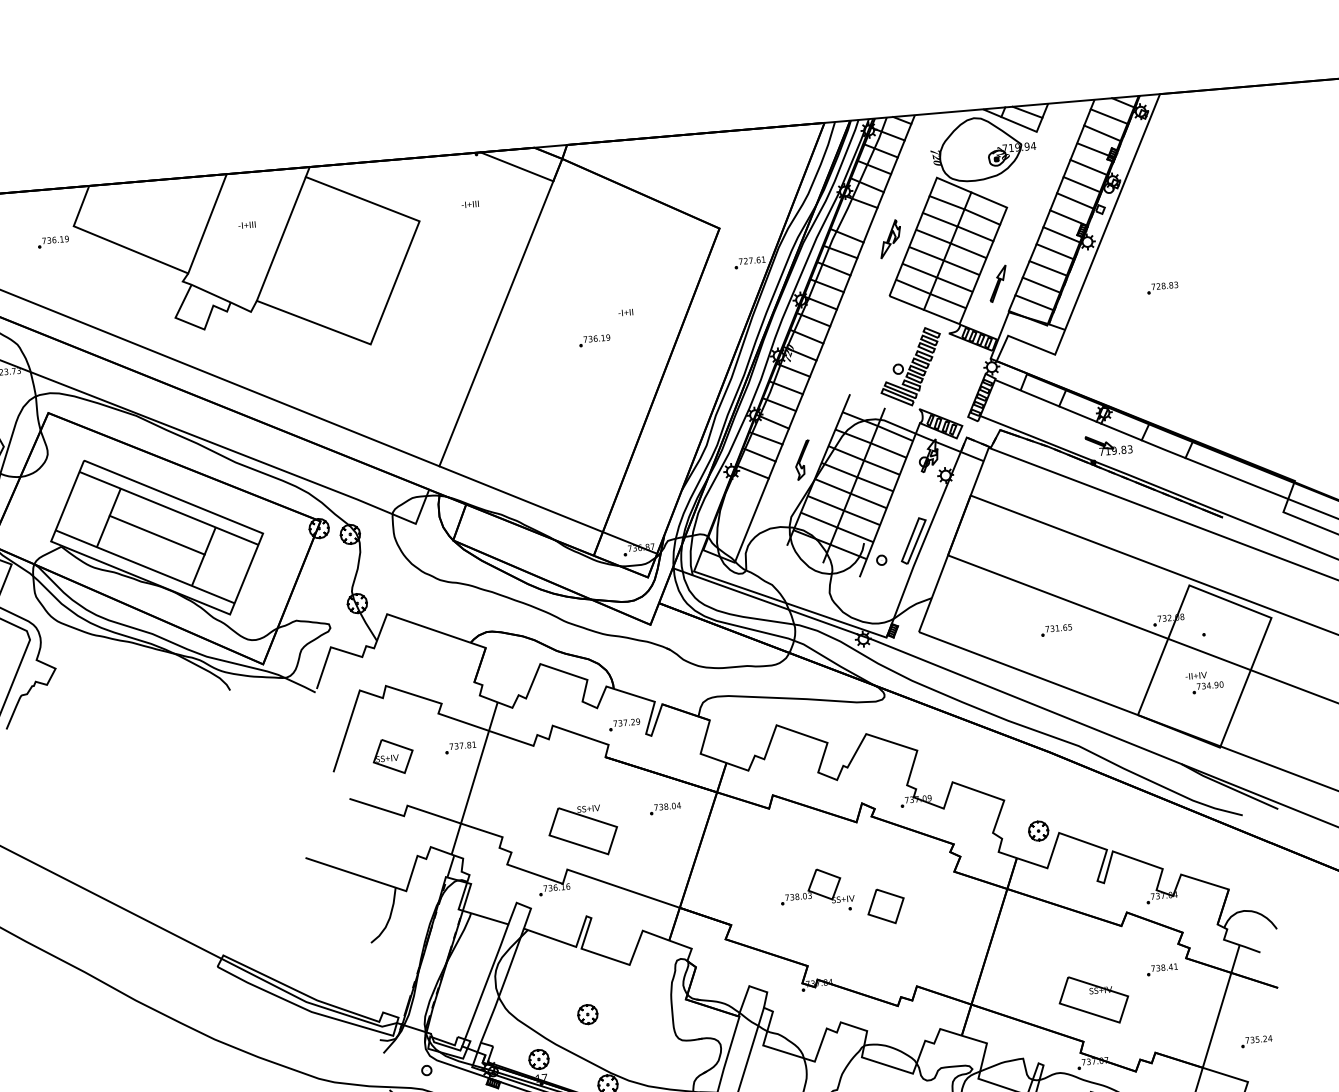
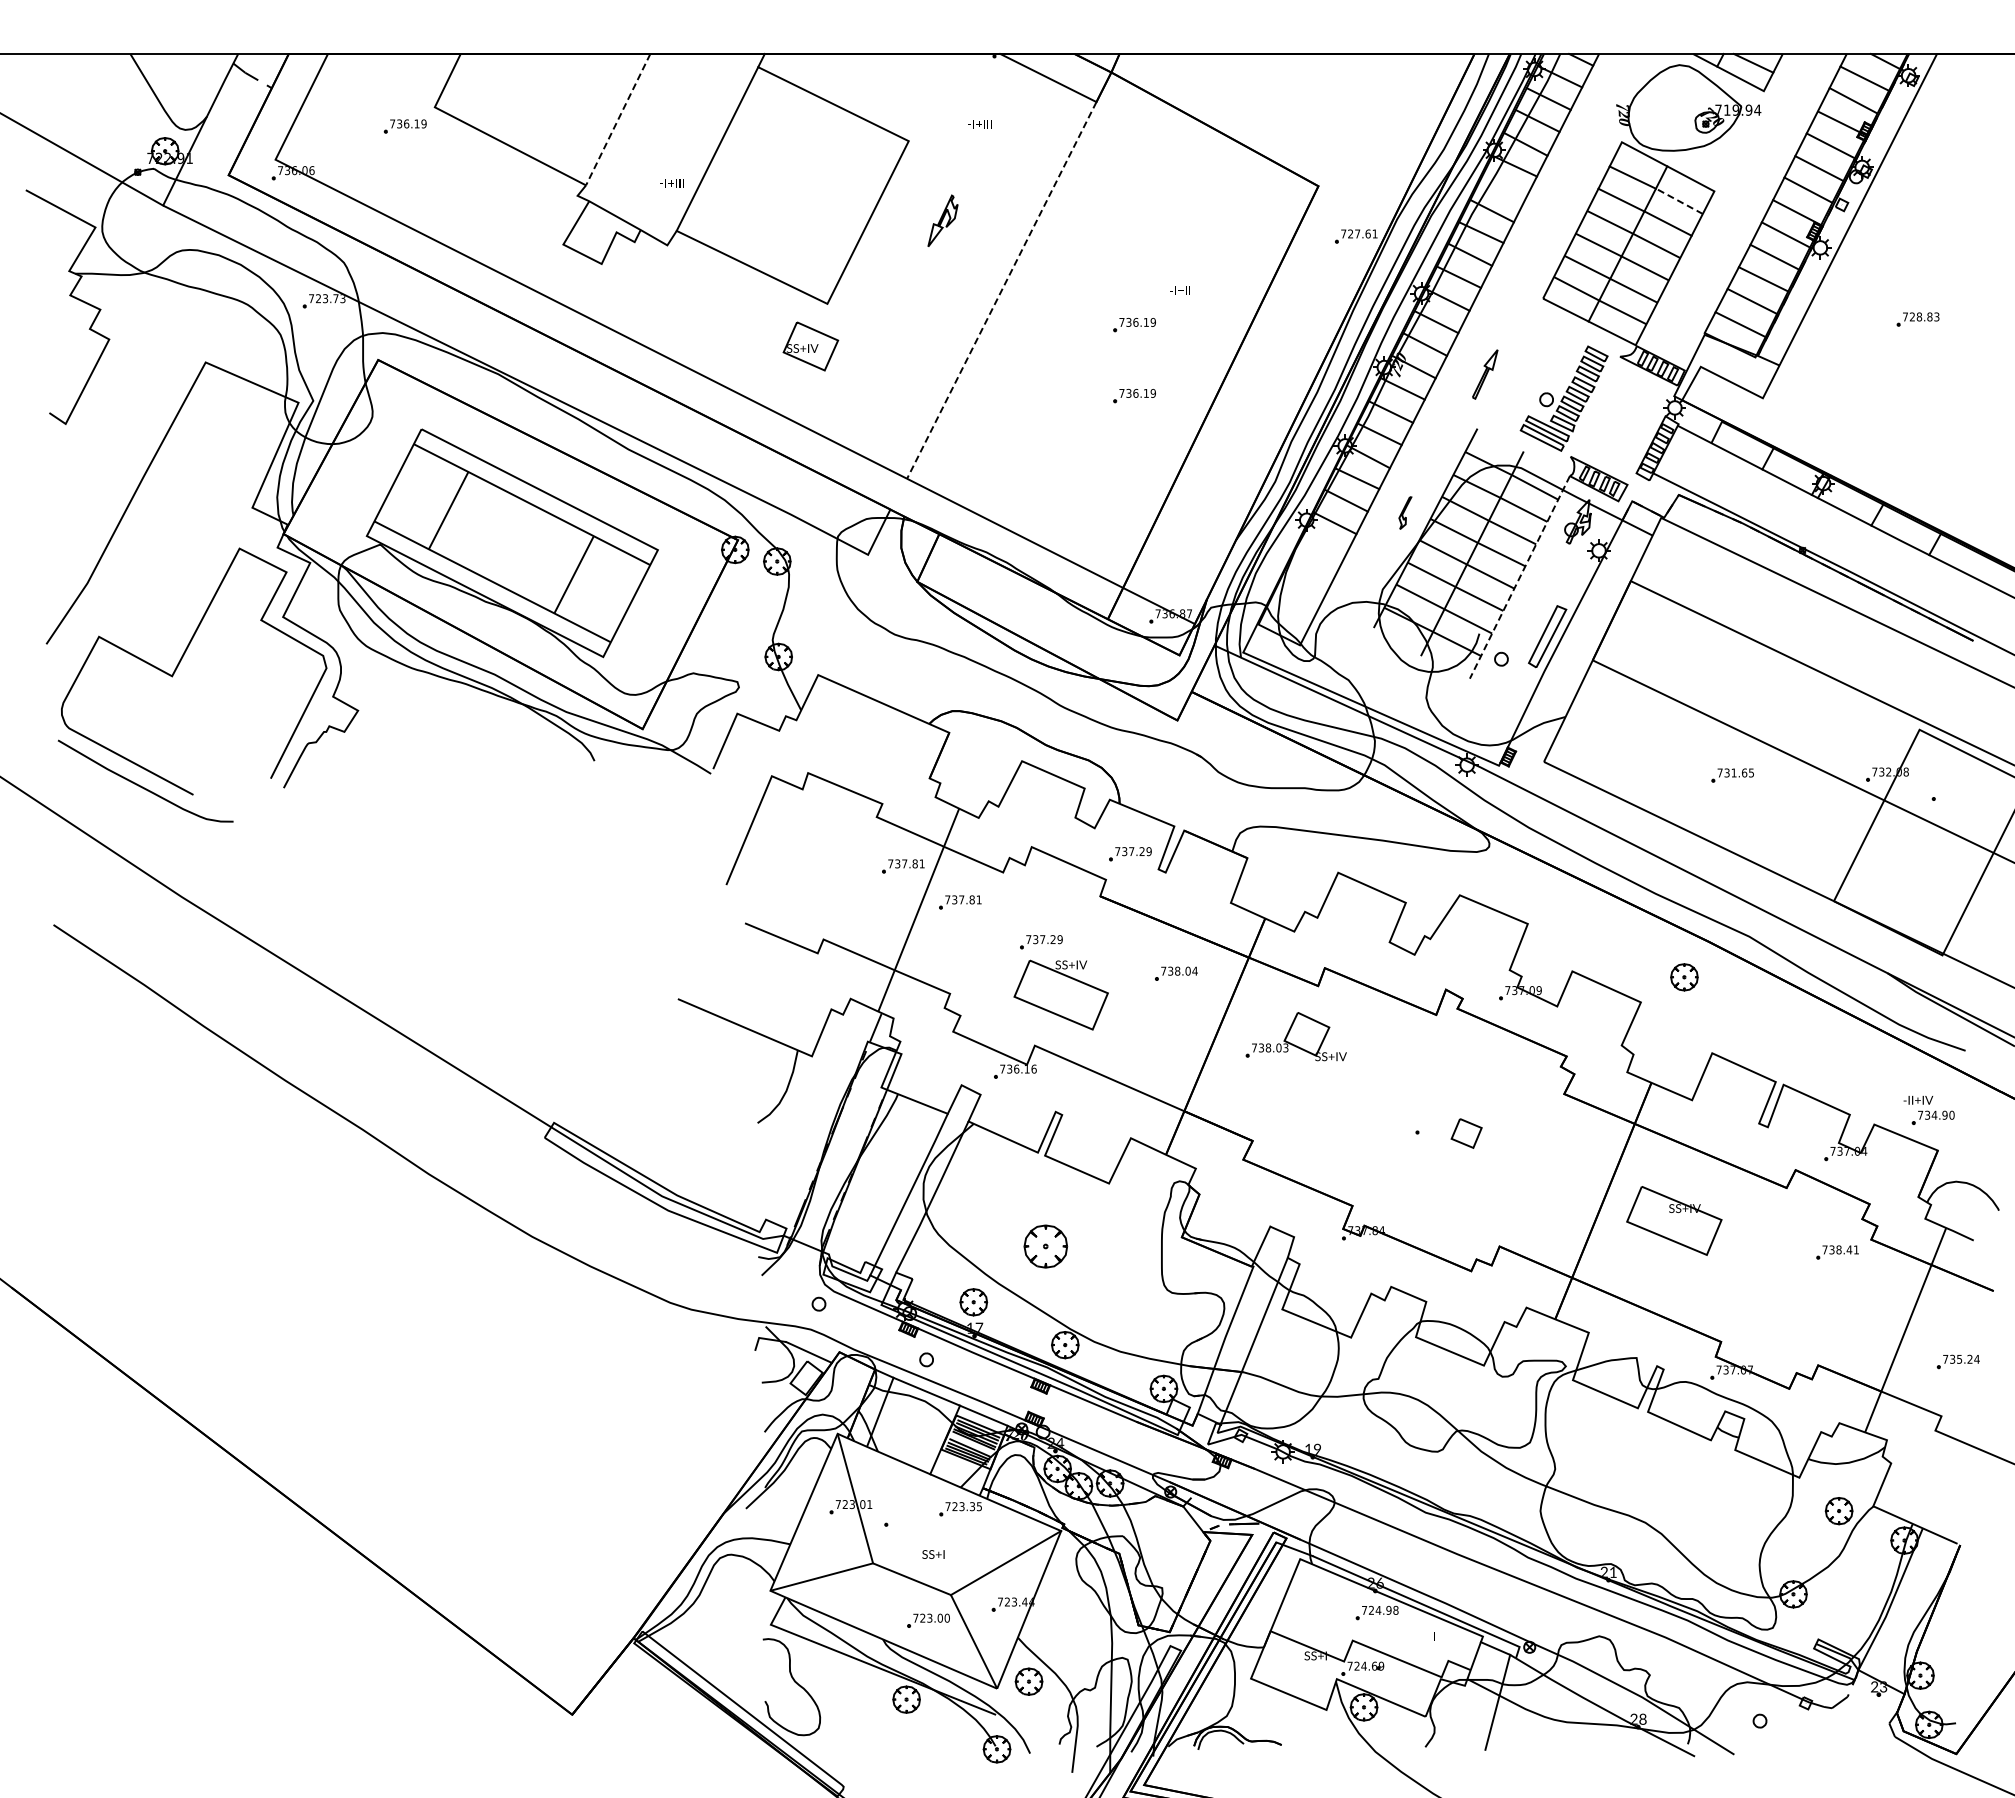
line: (982, 217) -> (1679, 201), solid -> dashed
line: (207, 224) -> (618, 120), solid -> dashed
text: (246, 225) -> (671, 183), moved
part: (890, 238) -> (942, 220), moved
part: (998, 283) -> (1485, 374), moved
line: (496, 323) -> (1001, 290), solid -> dashed
part: (599, 392) -> (1134, 396), added
part: (1108, 444) -> (1825, 527), removed
part: (803, 459) -> (1405, 512), size x0.6
line: (889, 499) -> (1519, 577), solid -> dashed
line: (156, 534) -> (512, 539), removed
part: (1204, 682) -> (1928, 1110), moved
part: (392, 756) -> (810, 346), moved
part: (504, 770) -> (960, 902), added
part: (565, 794) -> (1041, 942), added
part: (1038, 831) -> (1684, 977), moved
part: (816, 886) -> (1295, 1036), moved
part: (885, 906) -> (1466, 1133), size x0.6
part: (1094, 999) -> (1674, 1220), moved
part: (587, 1014) -> (1045, 1246), size x1.6

